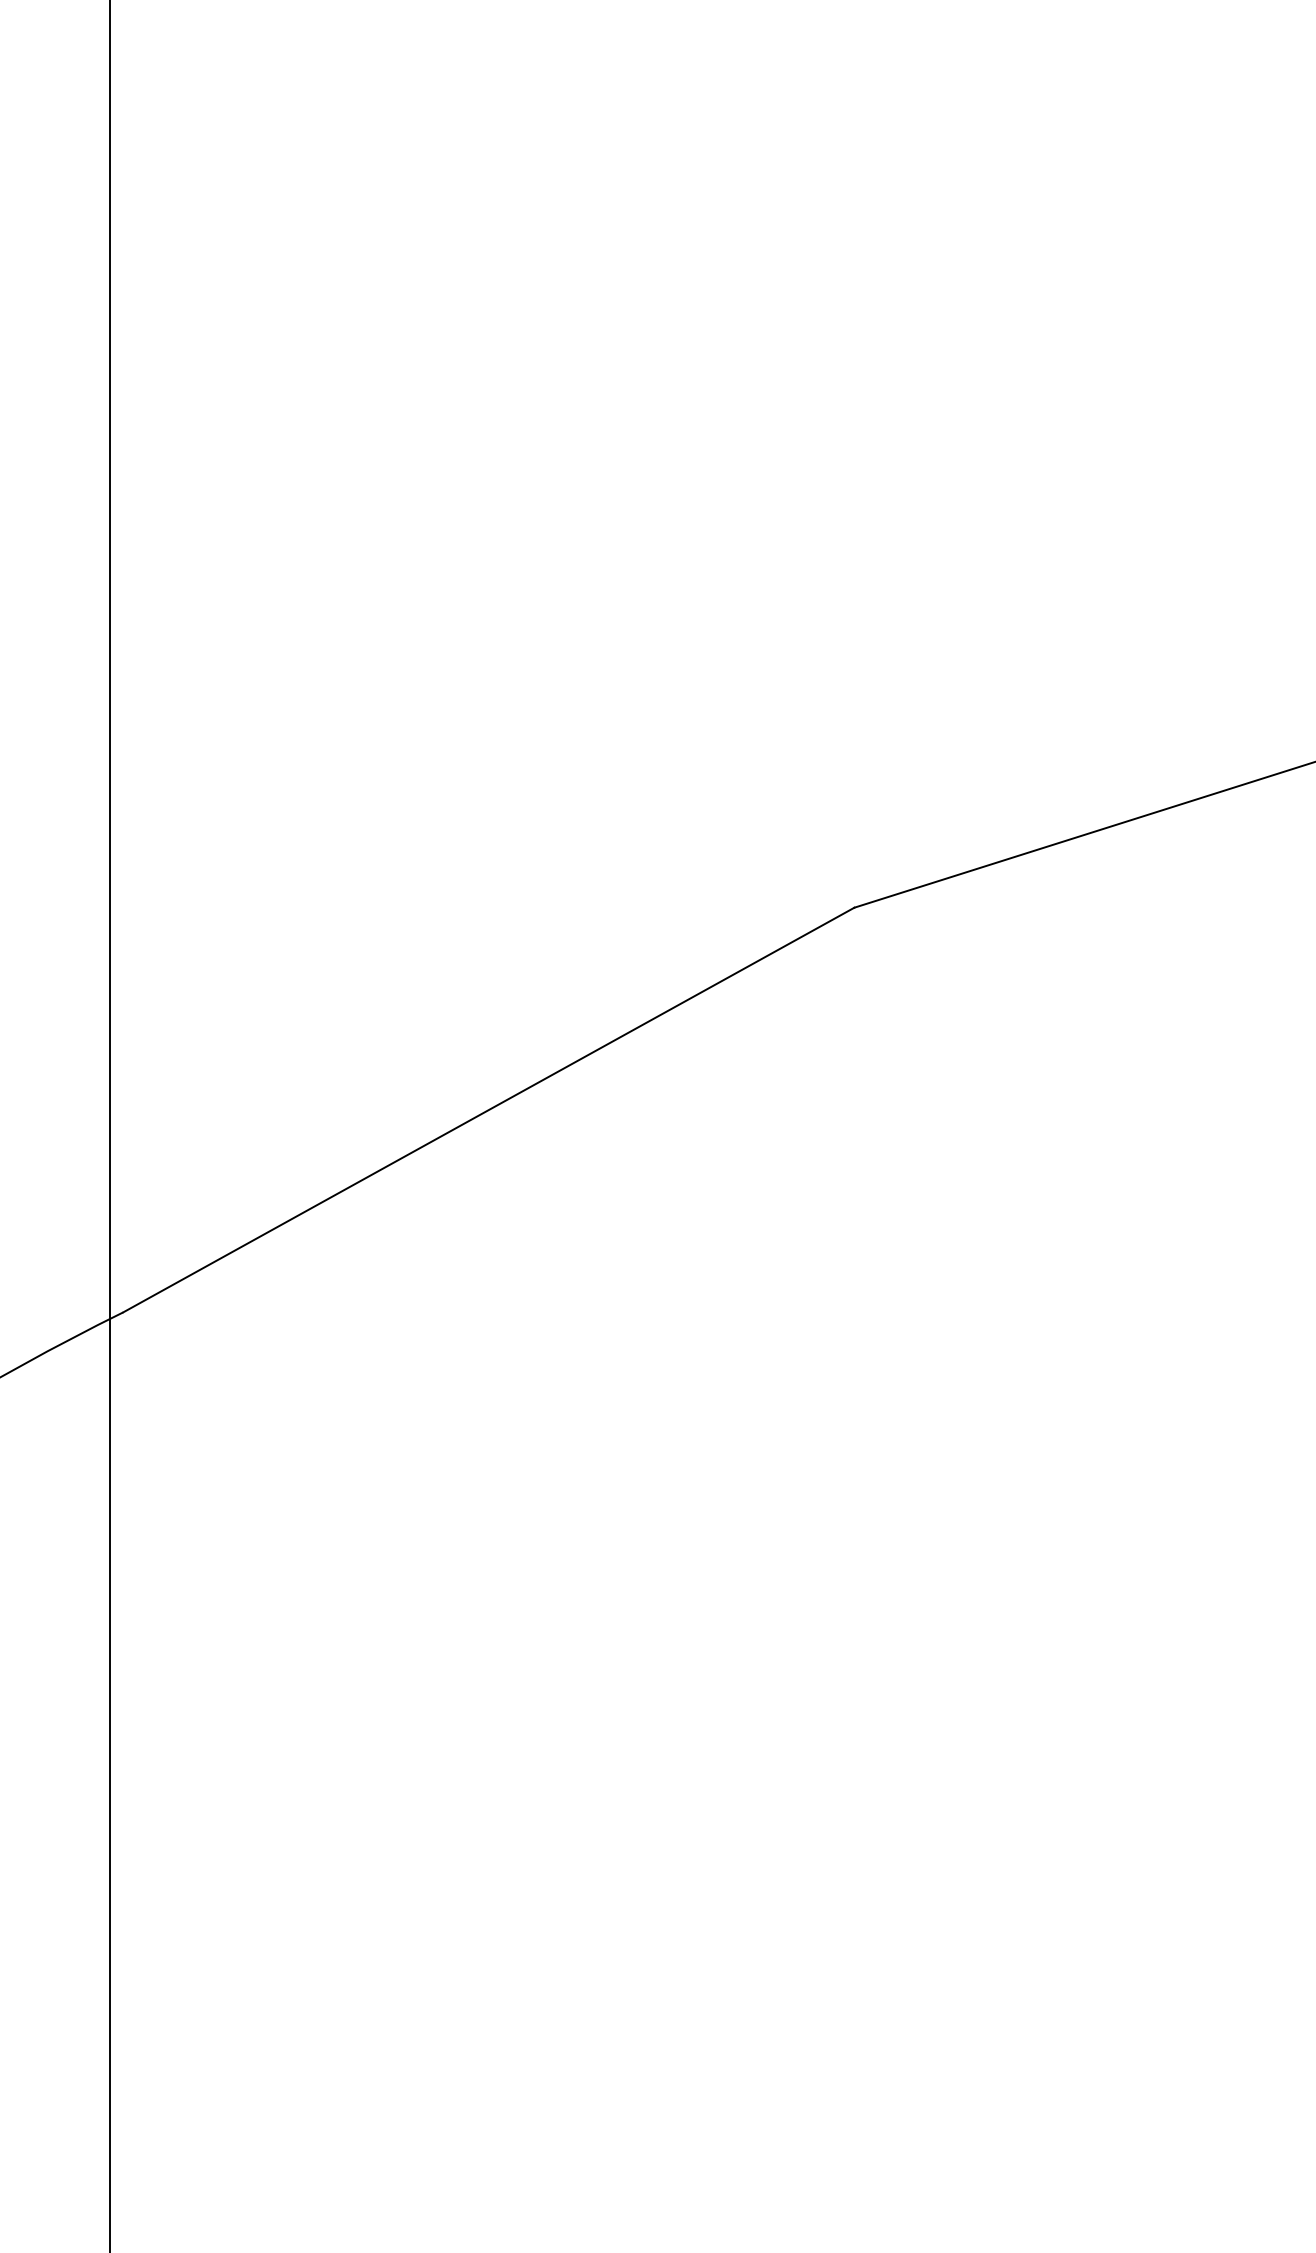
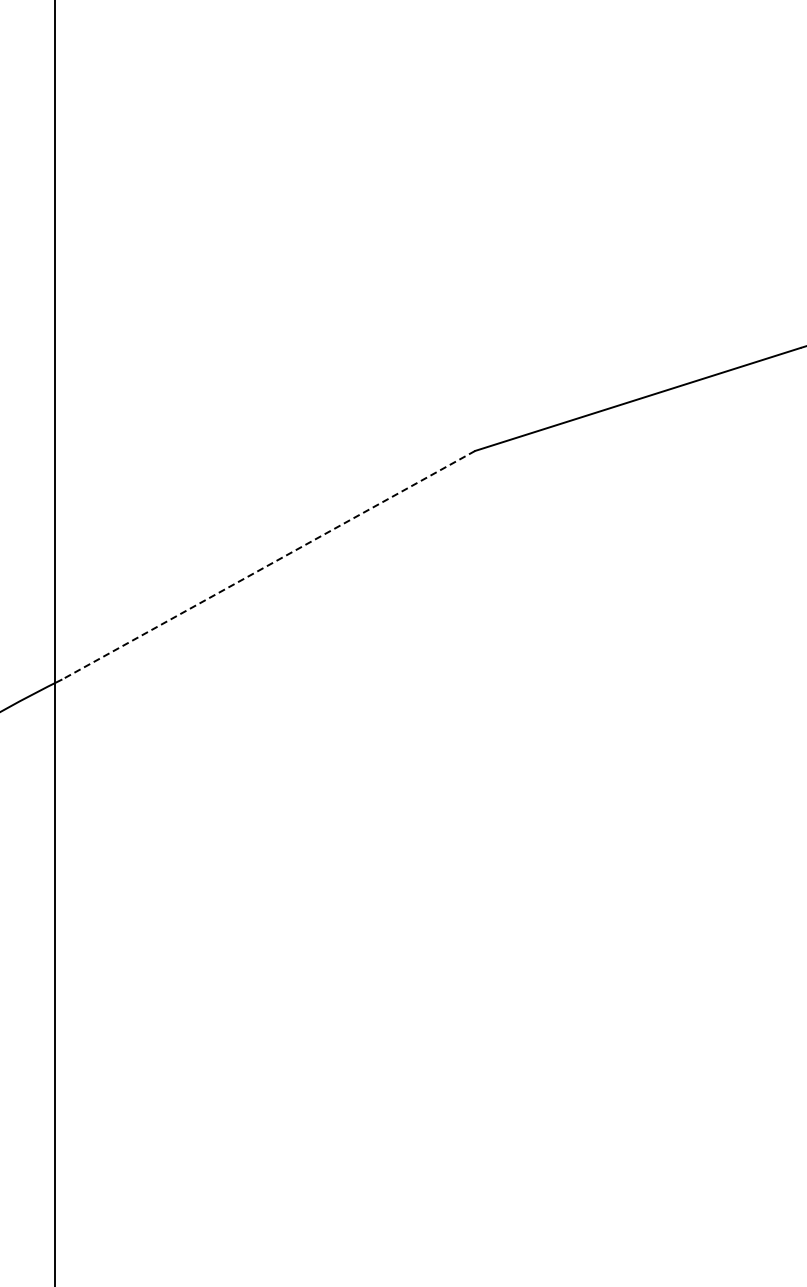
line: (488, 1110) -> (268, 565), solid -> dashed

